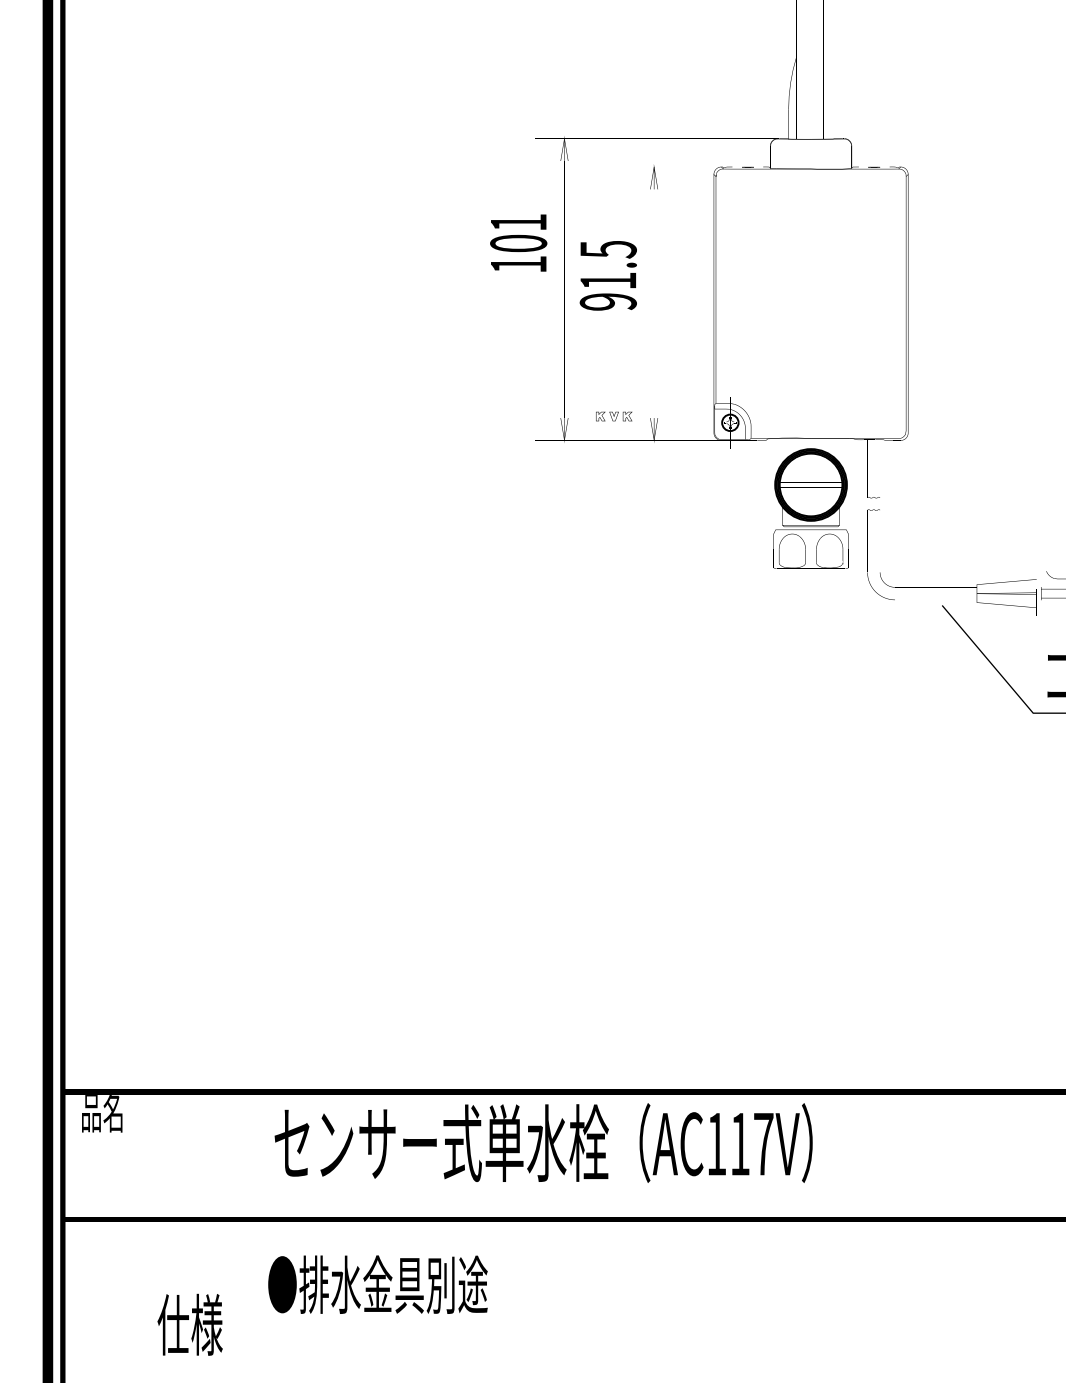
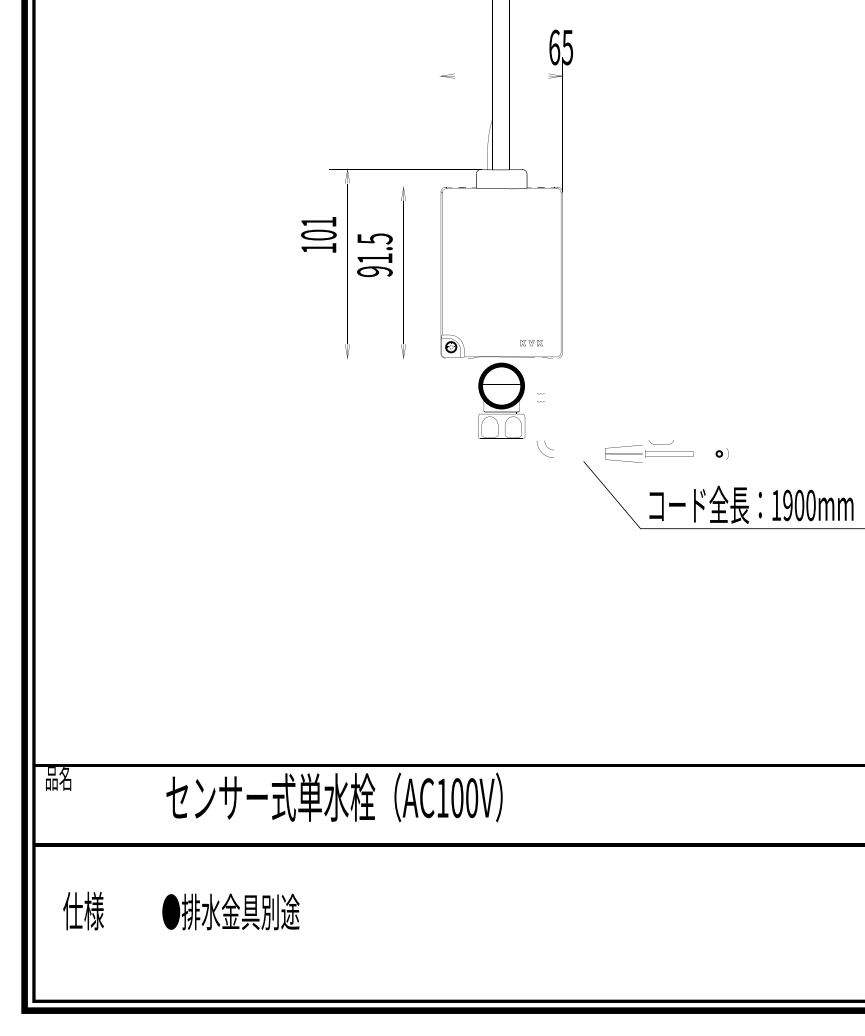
part: (614, 416) -> (531, 343), moved
text: (751, 1144) -> (464, 798), AC117V -> AC100V
text: (377, 1283) -> (230, 911), moved
text: (190, 1323) -> (83, 910), moved

